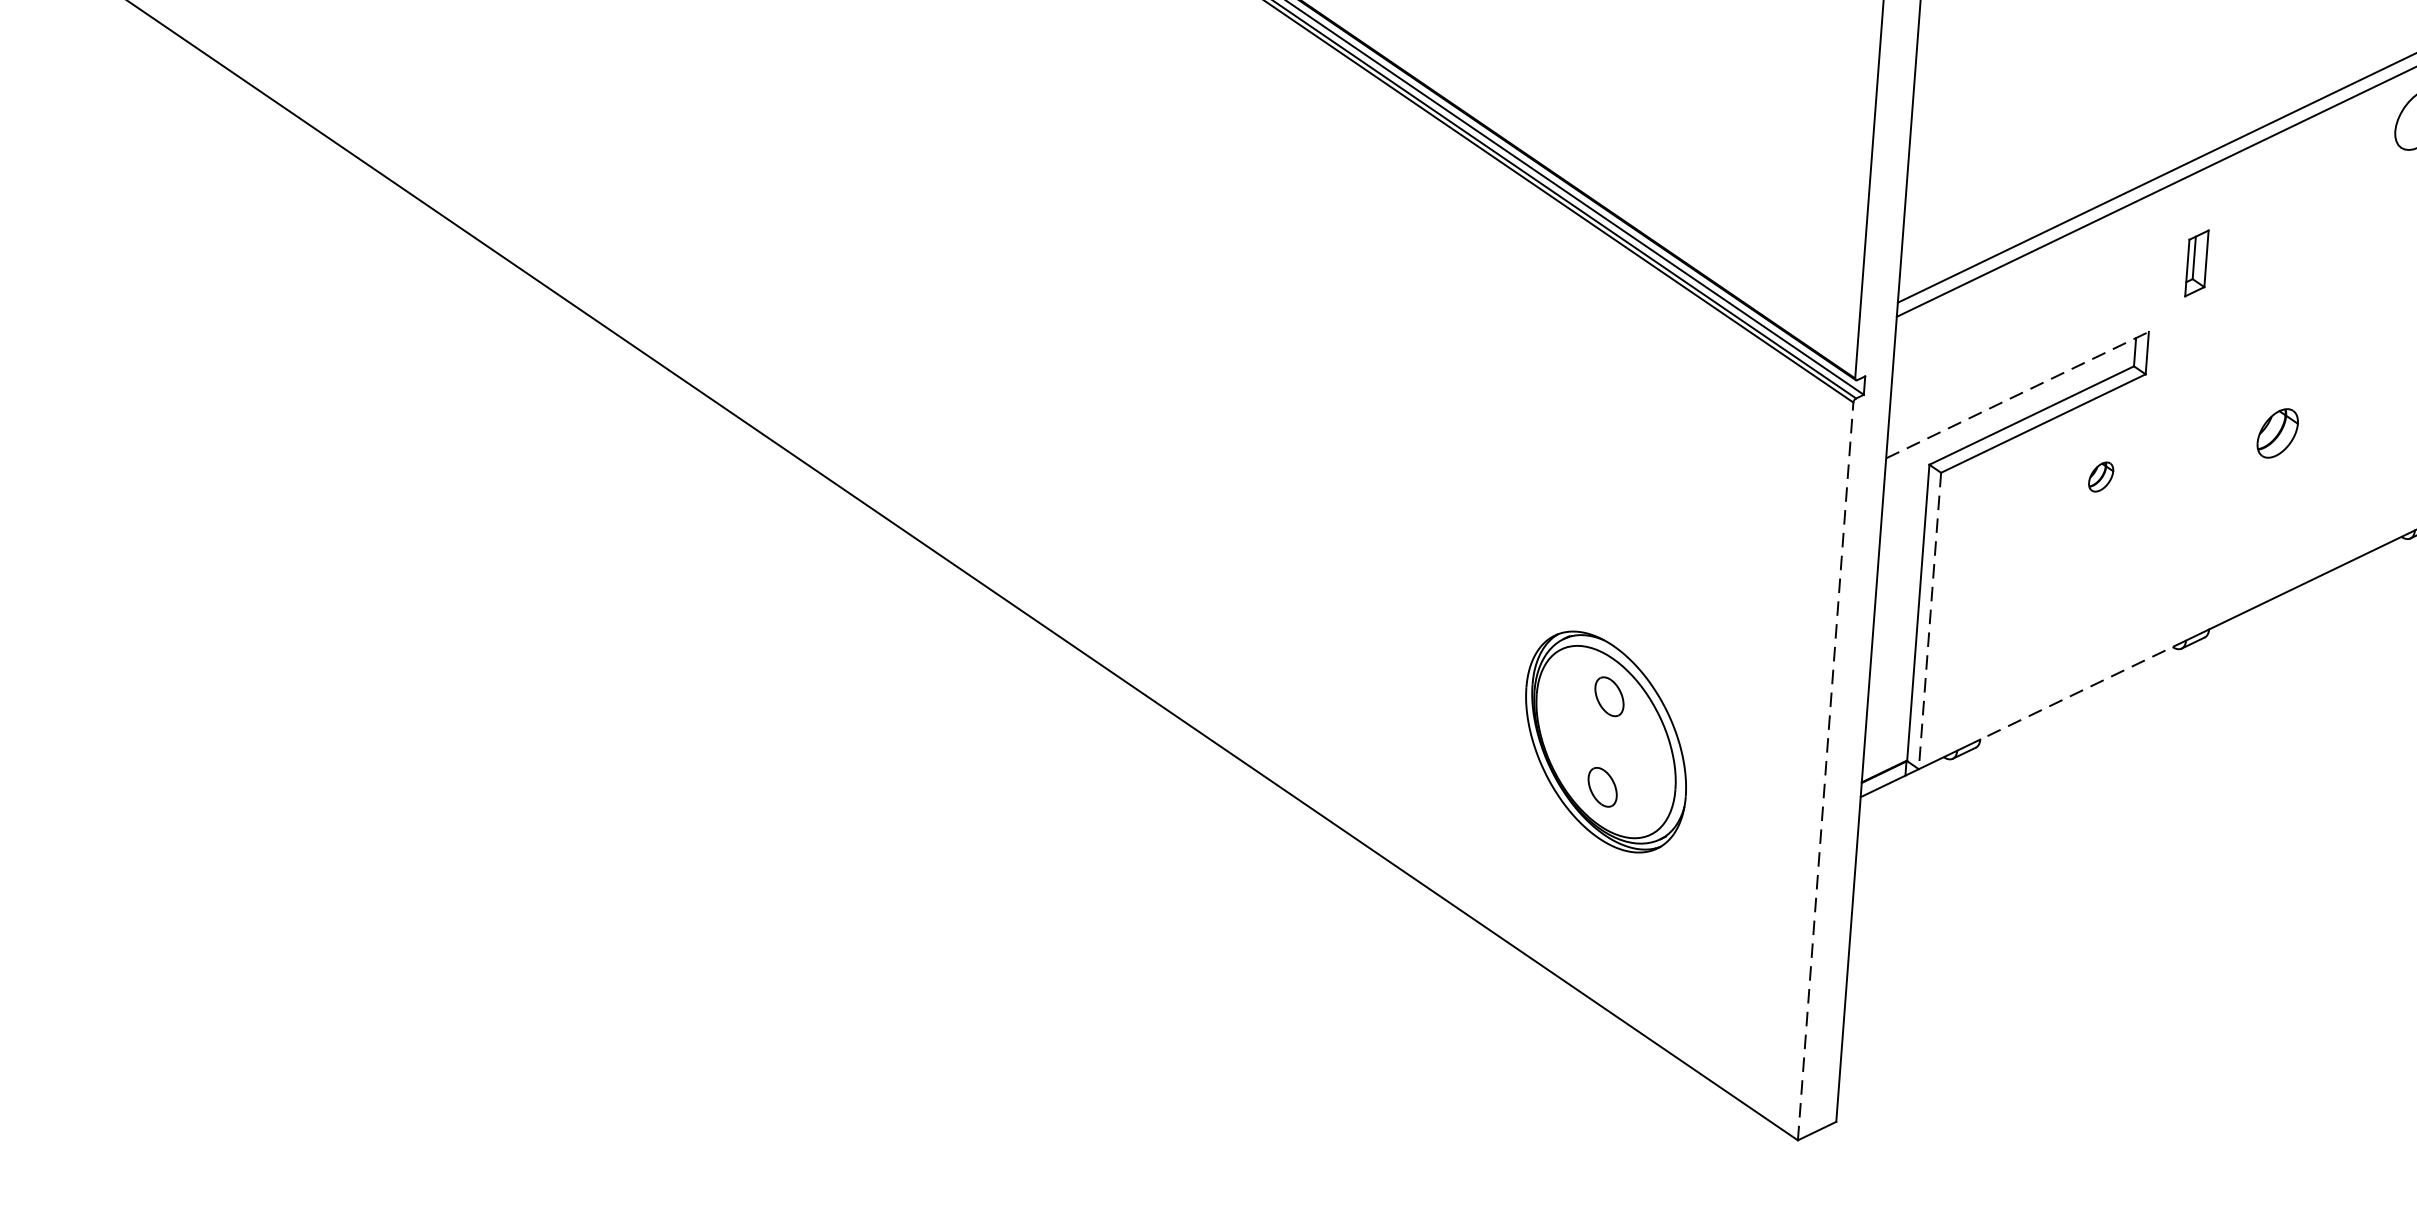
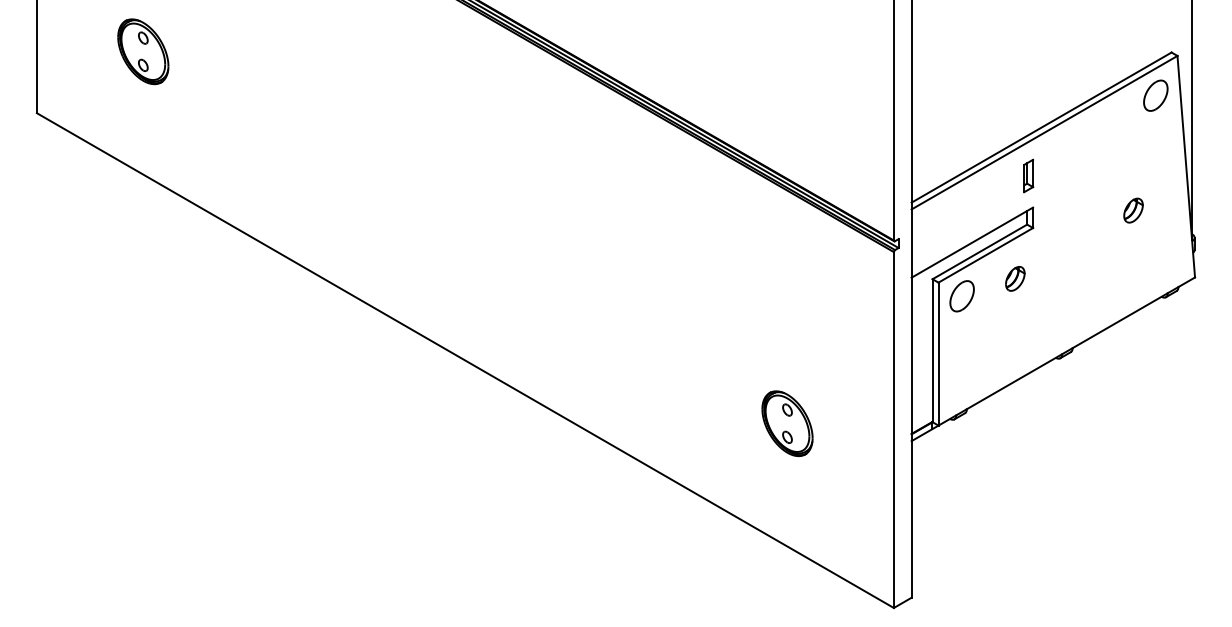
part: (2196, 262) -> (1028, 175), moved
line: (2017, 394) -> (972, 242), dashed -> solid
part: (2277, 433) -> (1133, 210), moved
part: (2101, 476) -> (1015, 278), size x1.67
part: (1986, 505) -> (961, 296), added
line: (1929, 621) -> (938, 354), dashed -> solid
line: (2083, 689) -> (1014, 381), dashed -> solid
part: (1606, 741) -> (787, 423), size x0.62
line: (1824, 772) -> (893, 430), dashed -> solid

